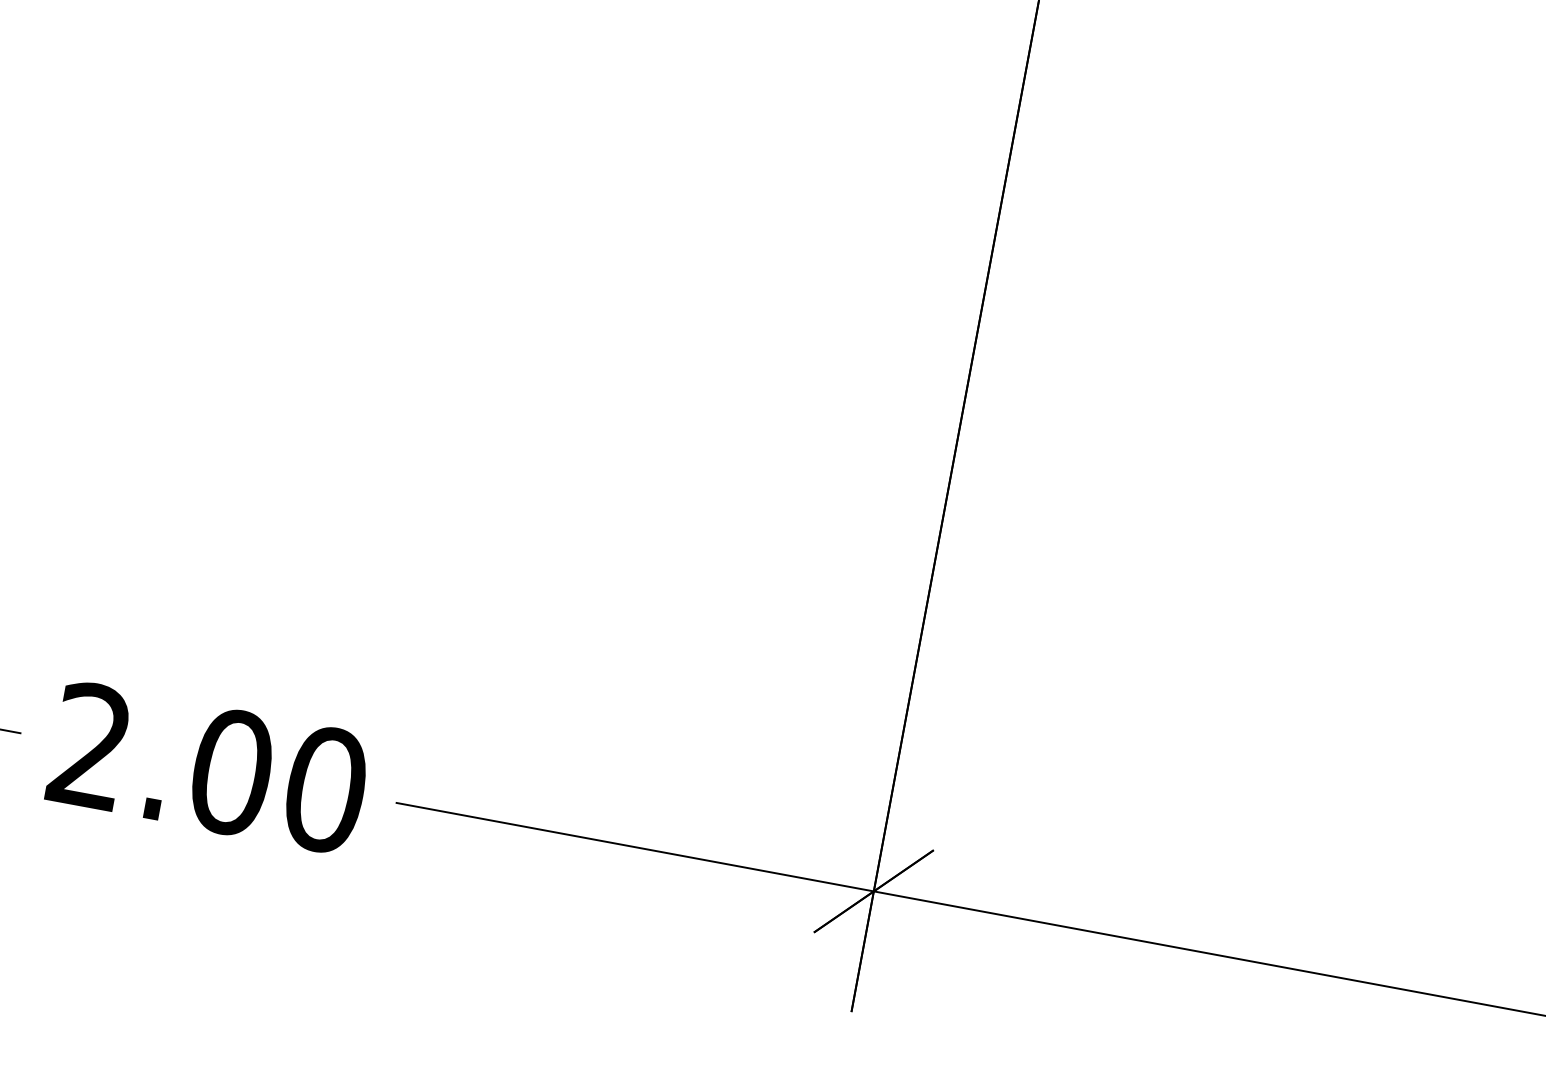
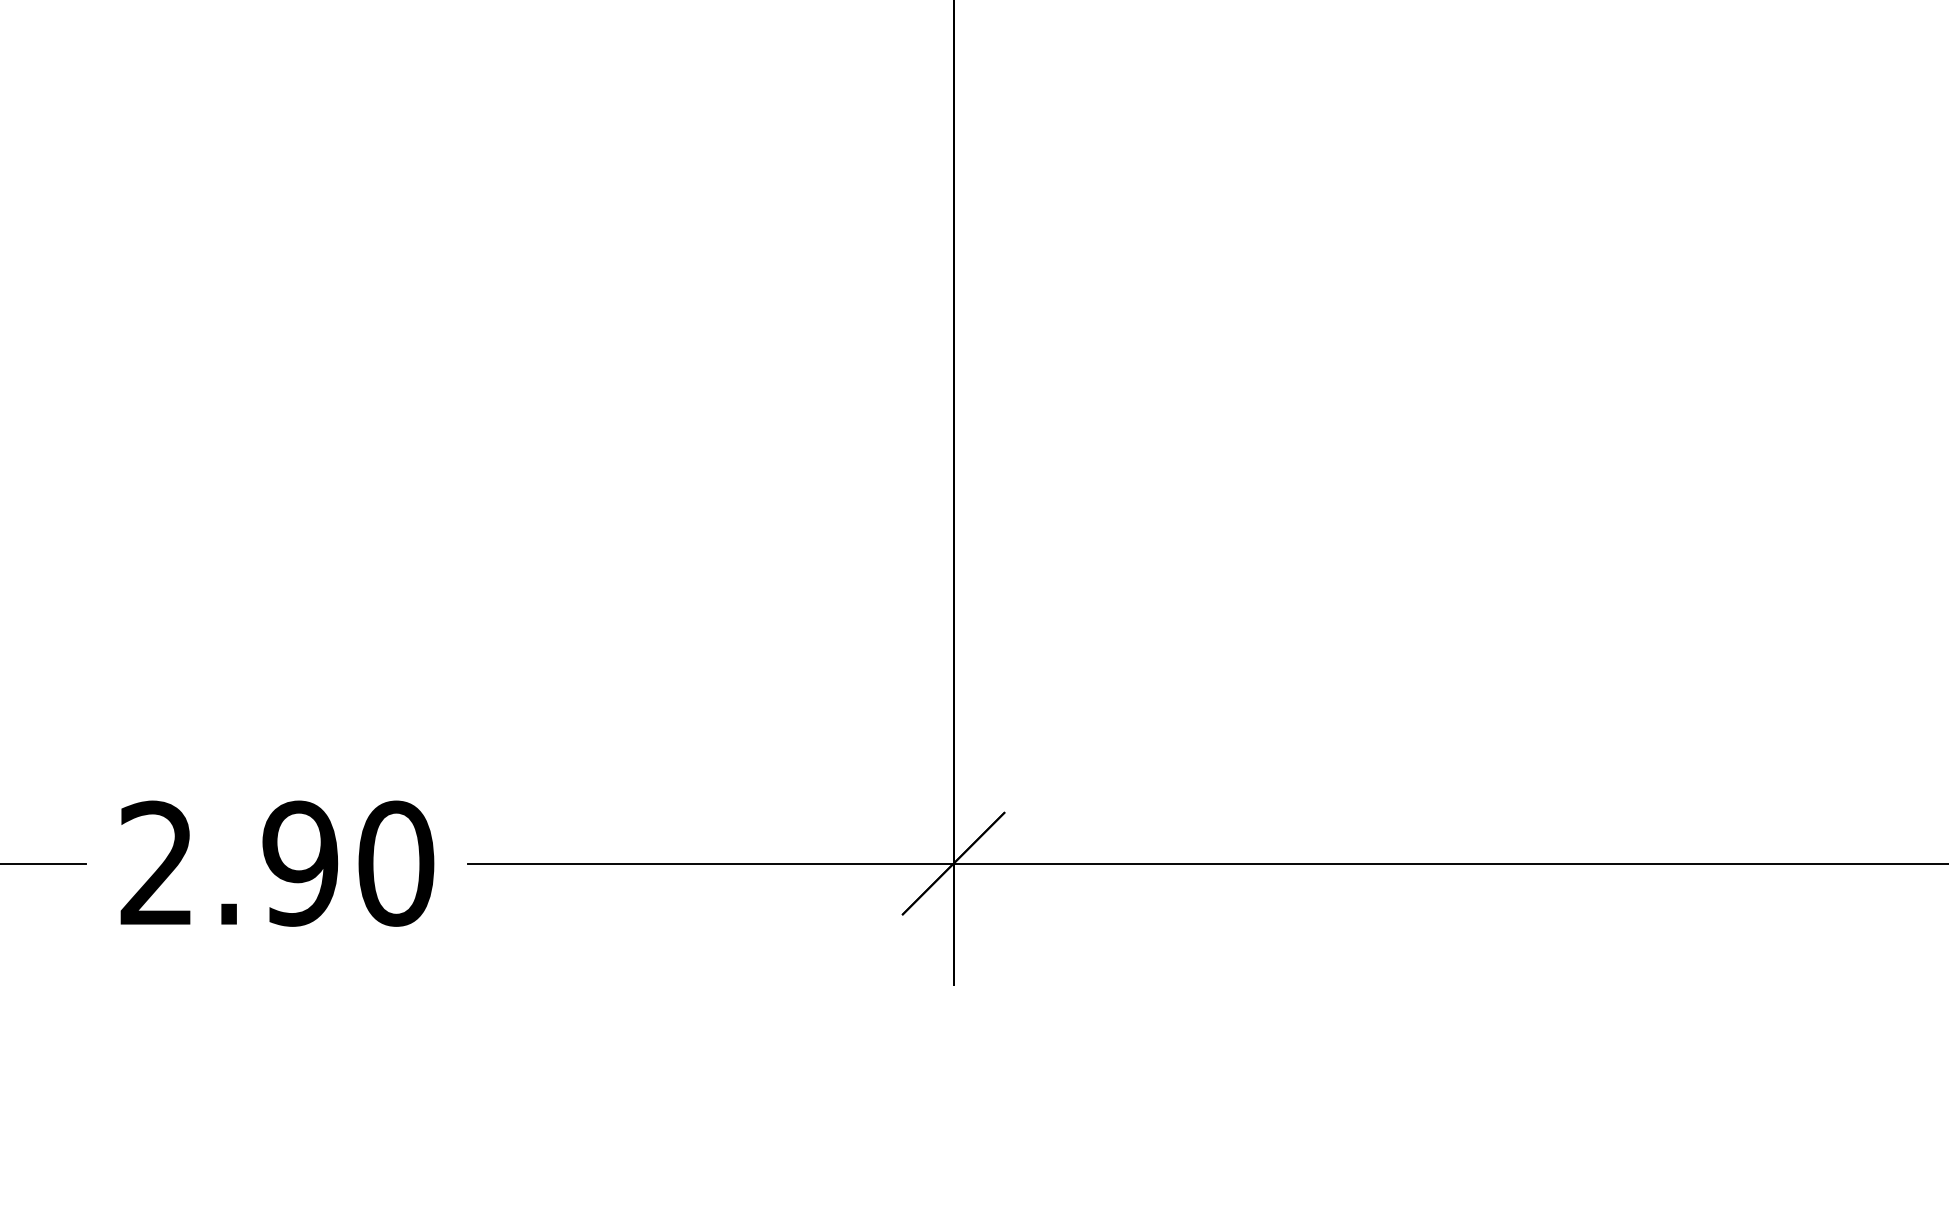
text: (231, 772) -> (300, 863), 2.00 -> 2.90

